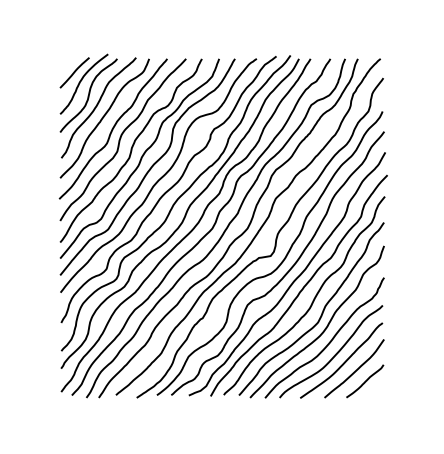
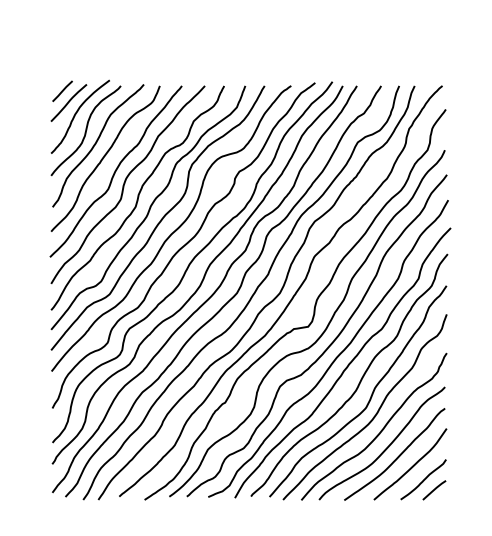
line: (69, 63) -> (62, 91), added
line: (373, 389) -> (433, 489), added

